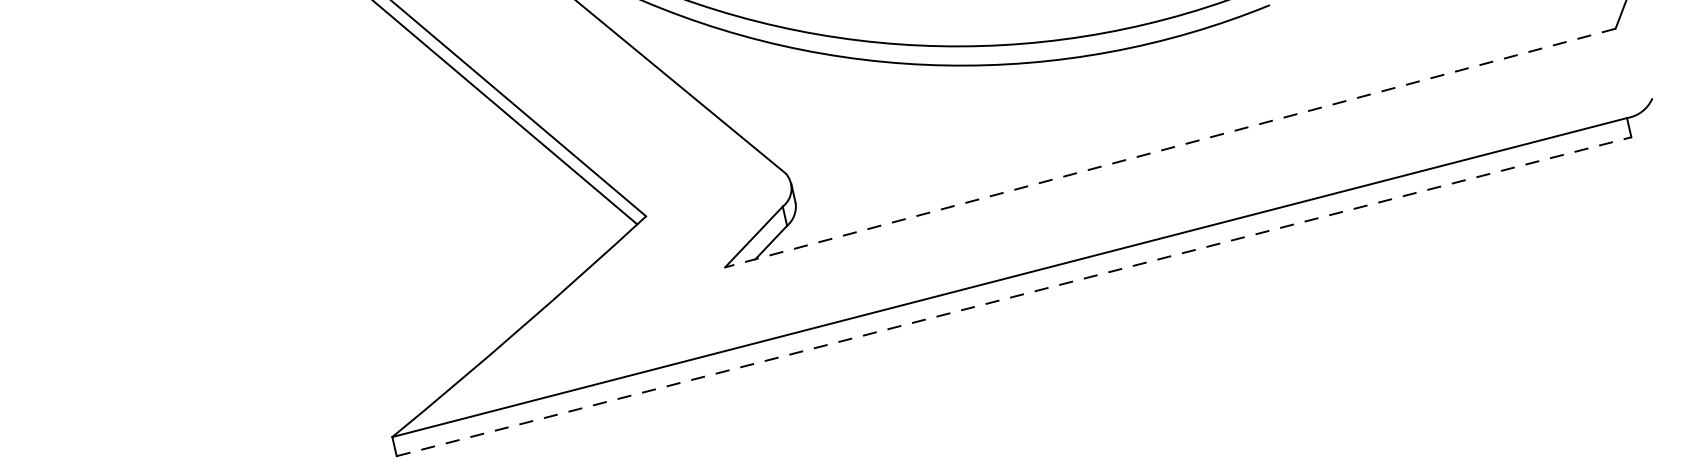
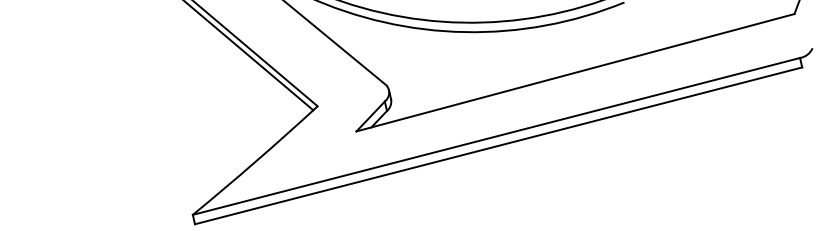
line: (1170, 147) -> (575, 72), dashed -> solid
line: (1013, 296) -> (498, 145), dashed -> solid

